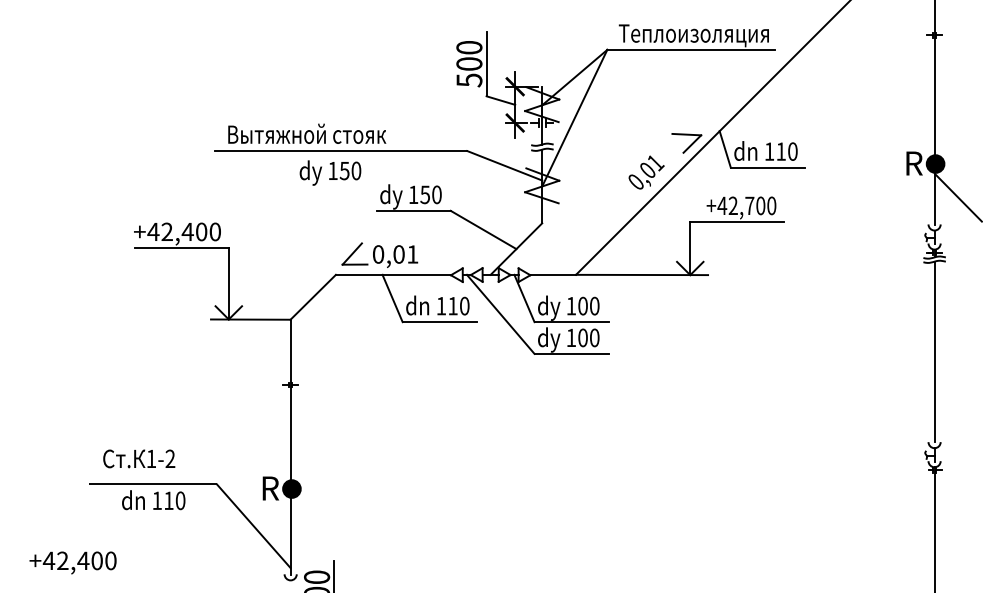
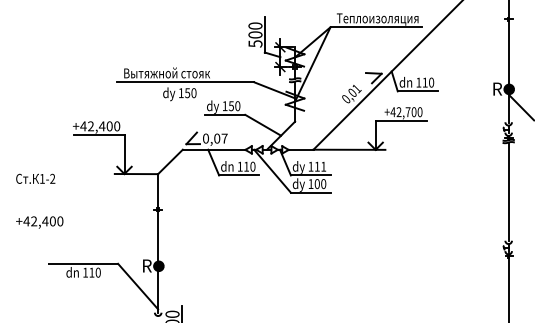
text: (412, 254) -> (224, 138), 0,01 -> 0,07
text: (588, 305) -> (320, 166), 100 -> 111
text: (138, 458) -> (35, 178), moved
text: (72, 562) -> (39, 222), moved

